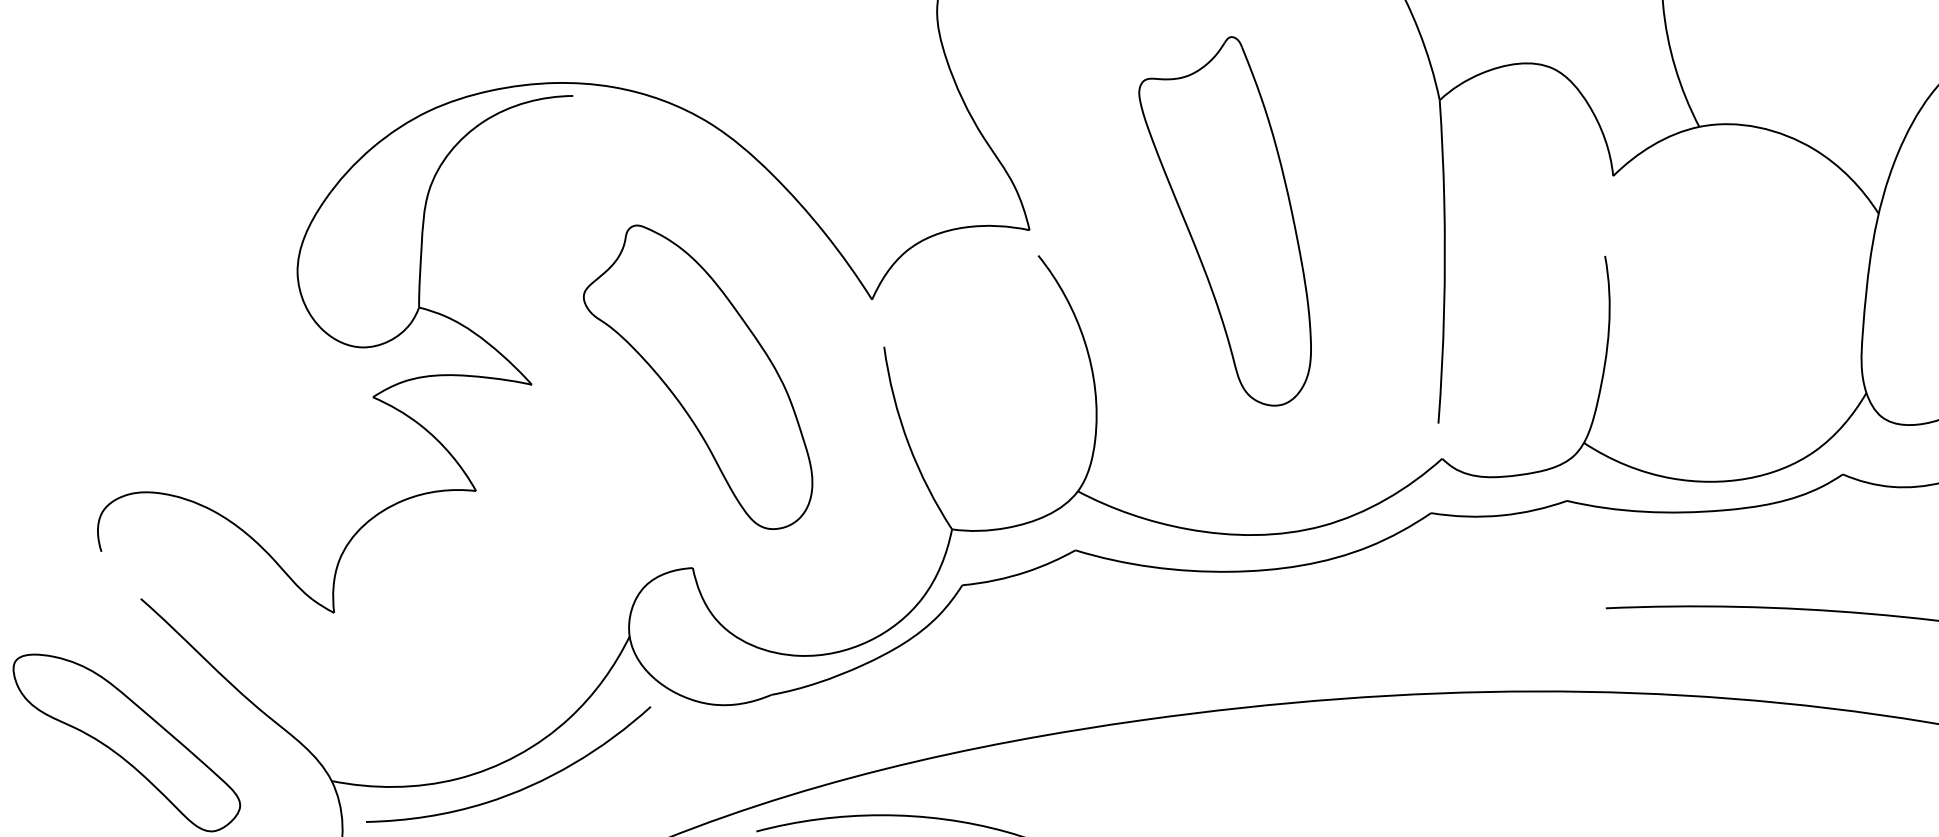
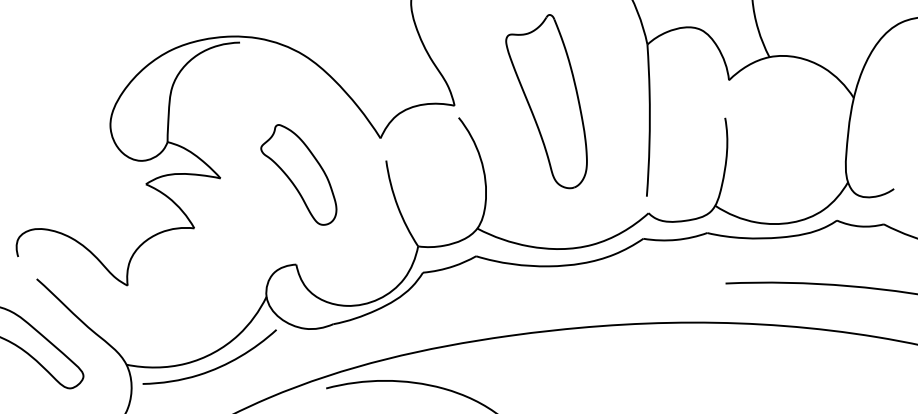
part: (697, 376) -> (298, 174), size x0.7

